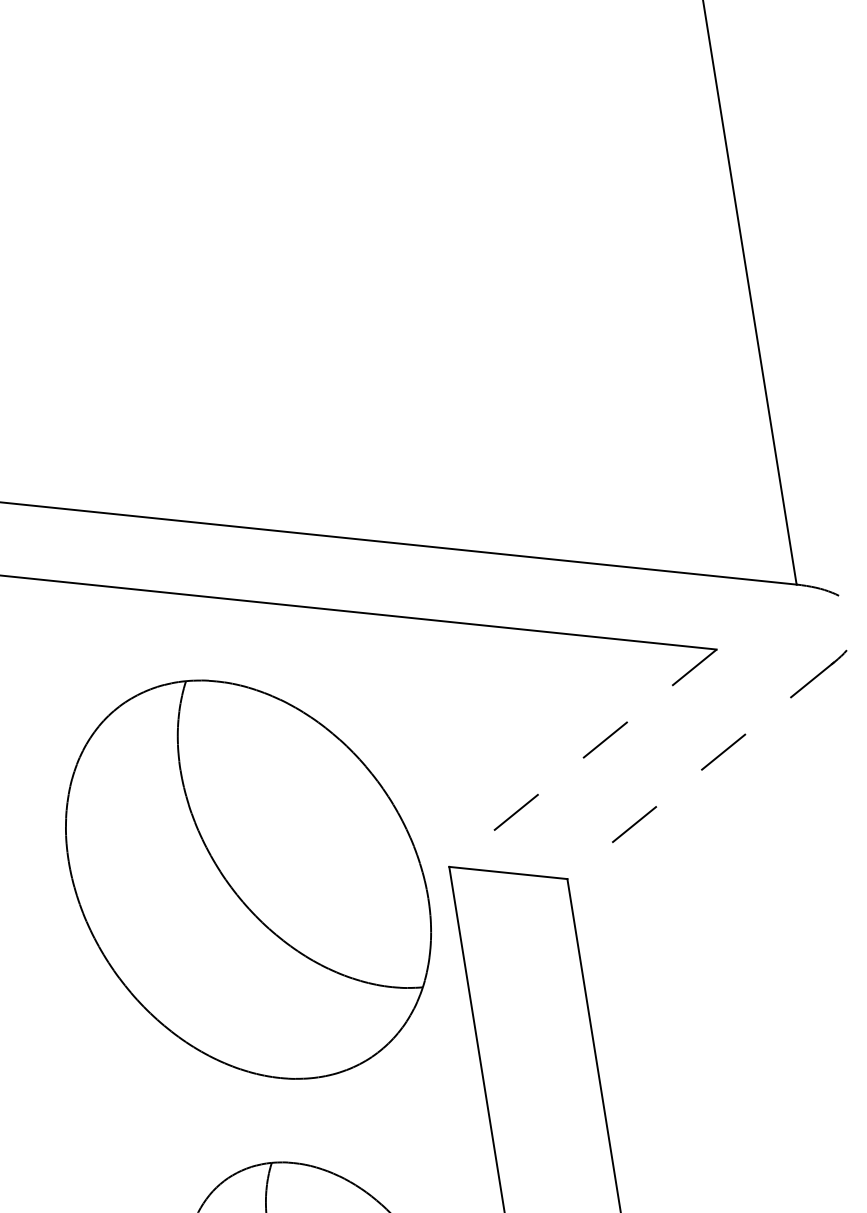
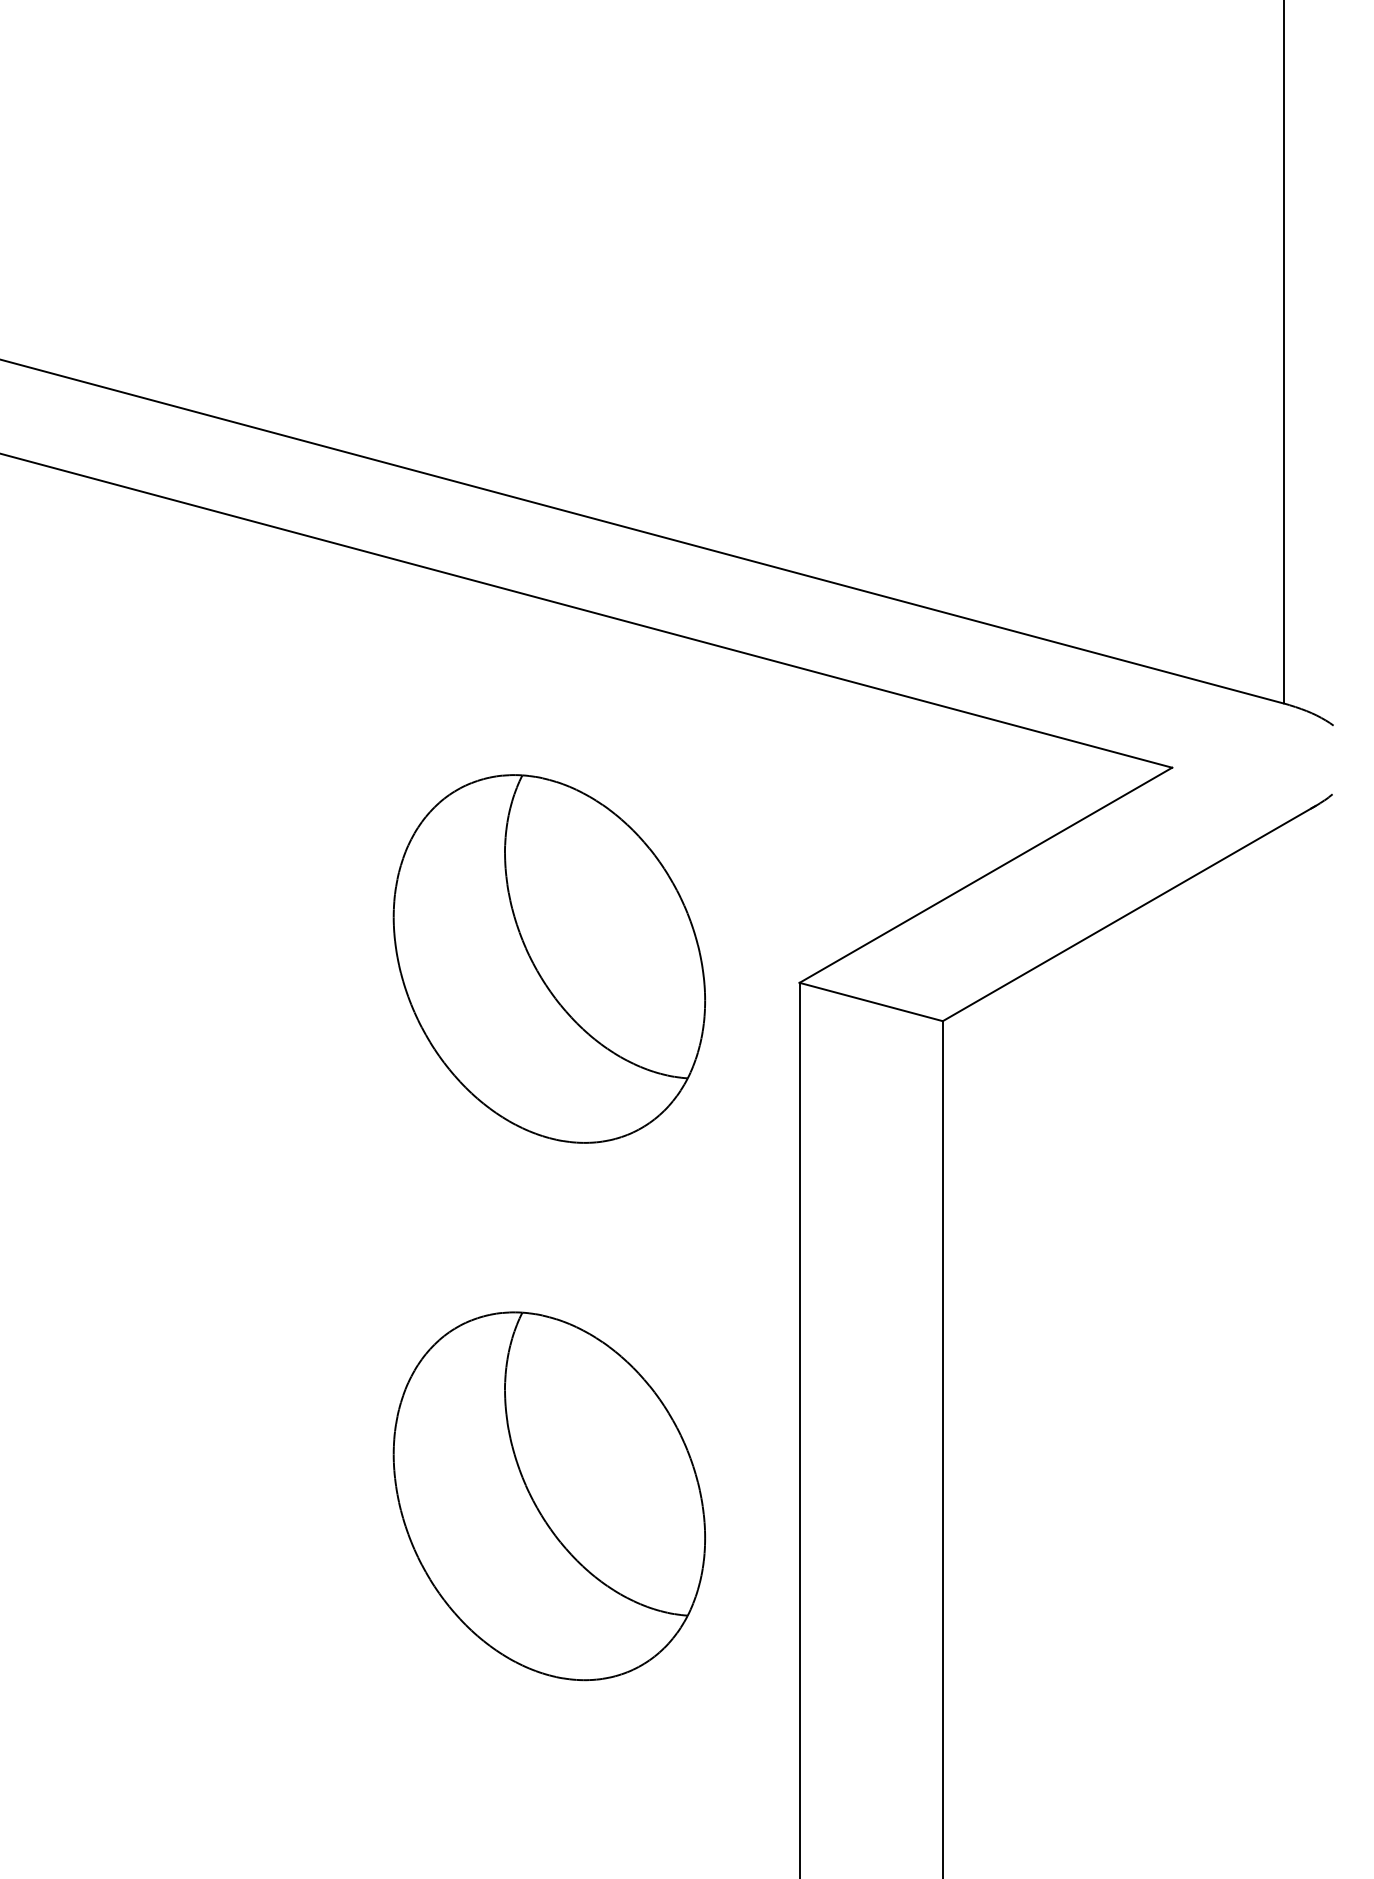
line: (582, 758) -> (985, 875), dashed -> solid
line: (700, 770) -> (1128, 913), dashed -> solid
part: (247, 879) -> (548, 958), size x0.71

